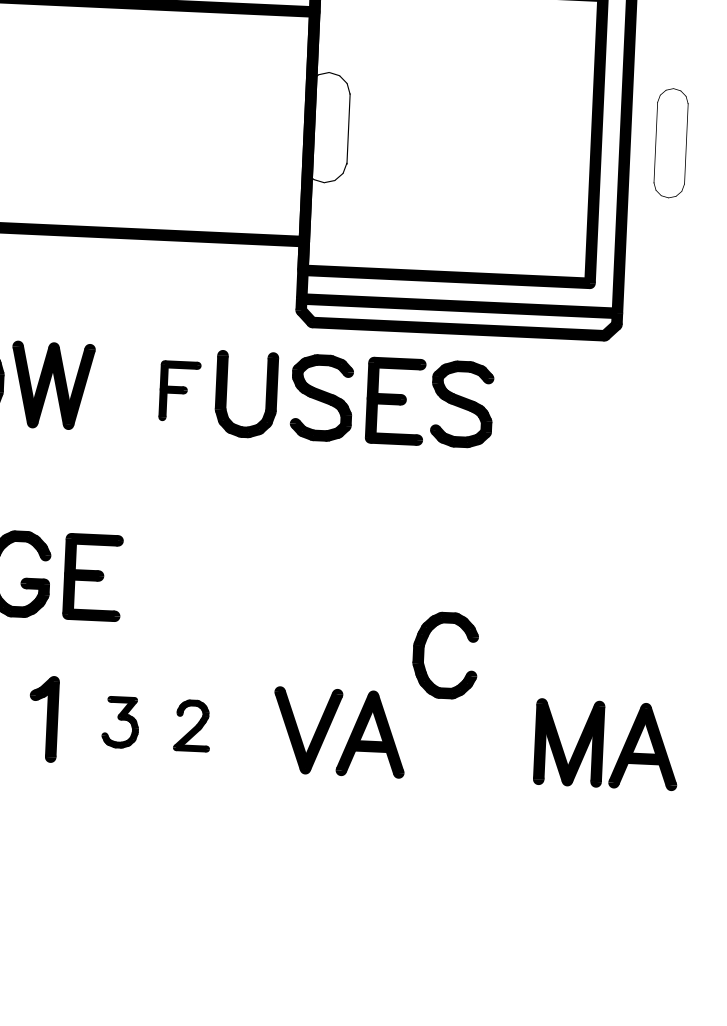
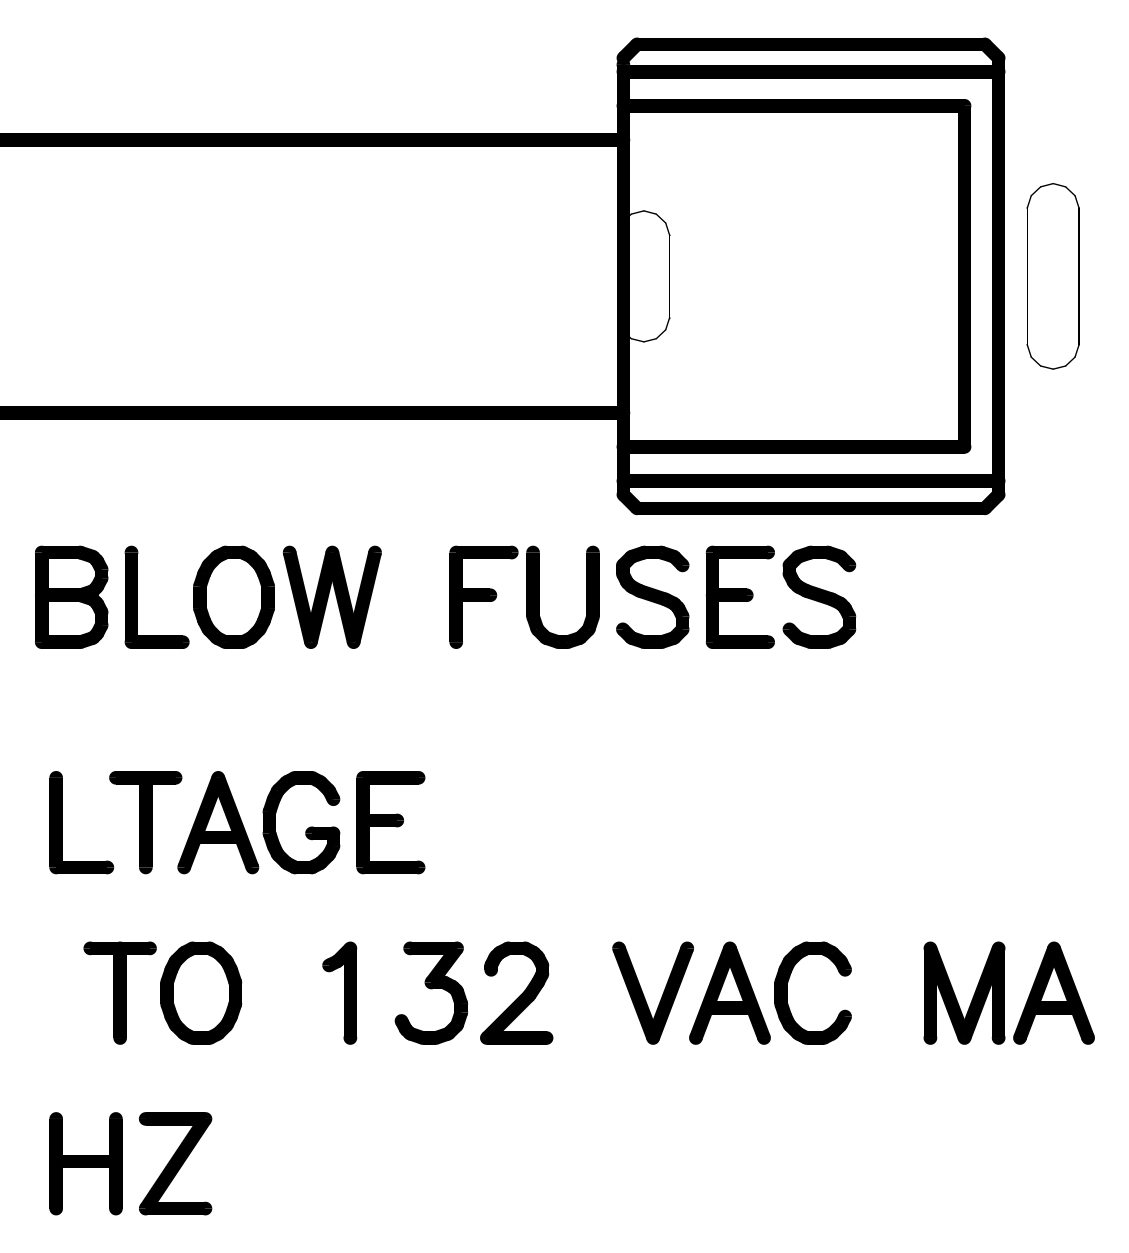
part: (670, 143) -> (1052, 276), size x1.43
part: (179, 390) -> (483, 596), size x1.43
part: (423, 653) -> (787, 992), moved
part: (120, 721) -> (431, 992), size x1.67
part: (192, 725) -> (516, 992), size x1.67

